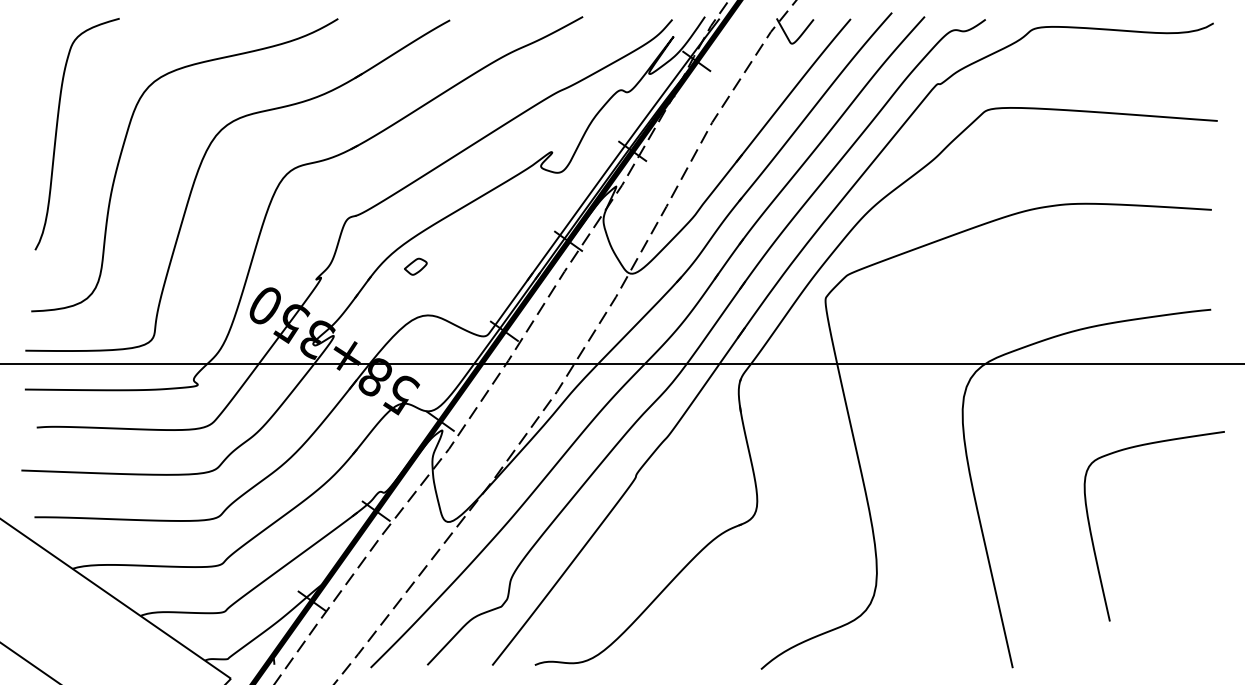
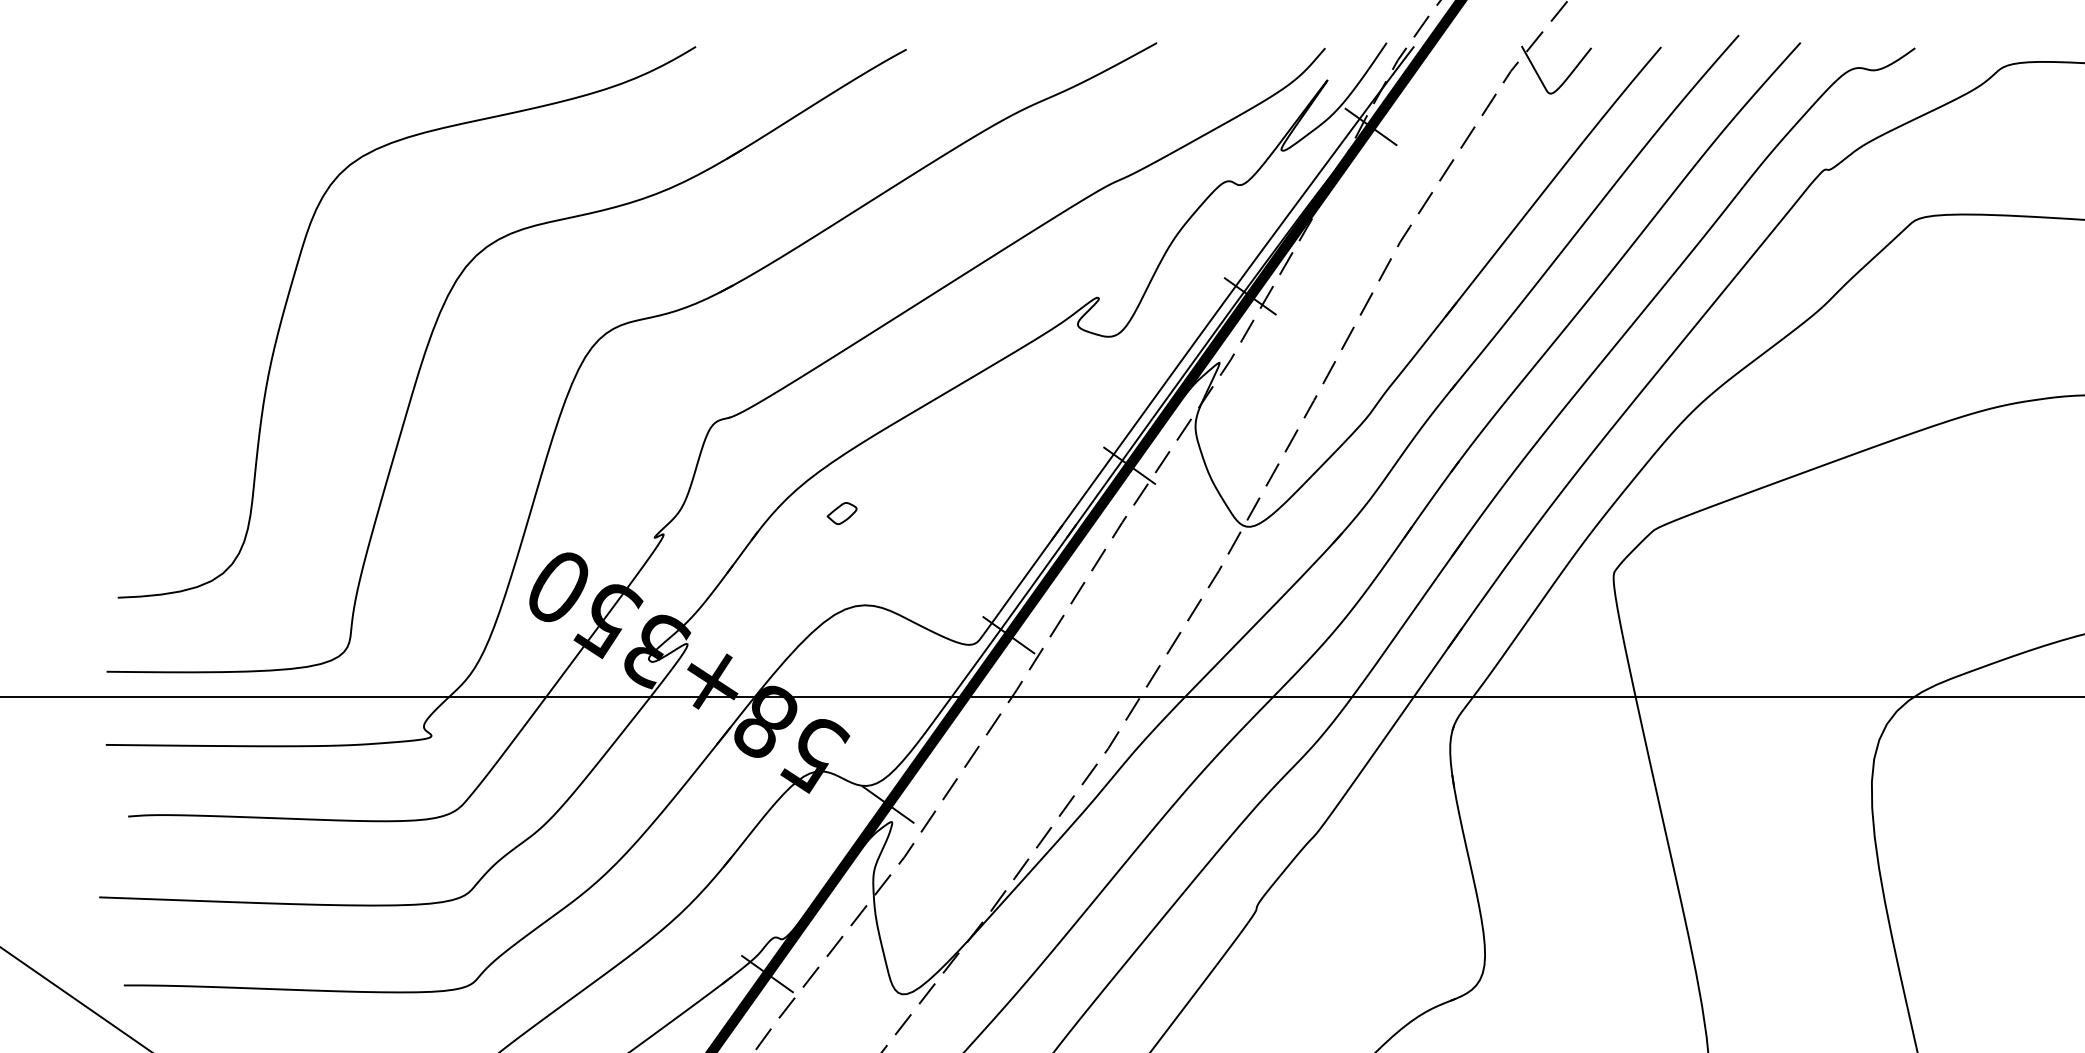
curve: (57, 132) -> (167, 260), removed
part: (415, 266) -> (841, 513), size x0.7

